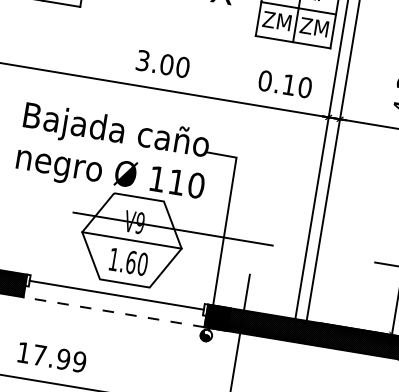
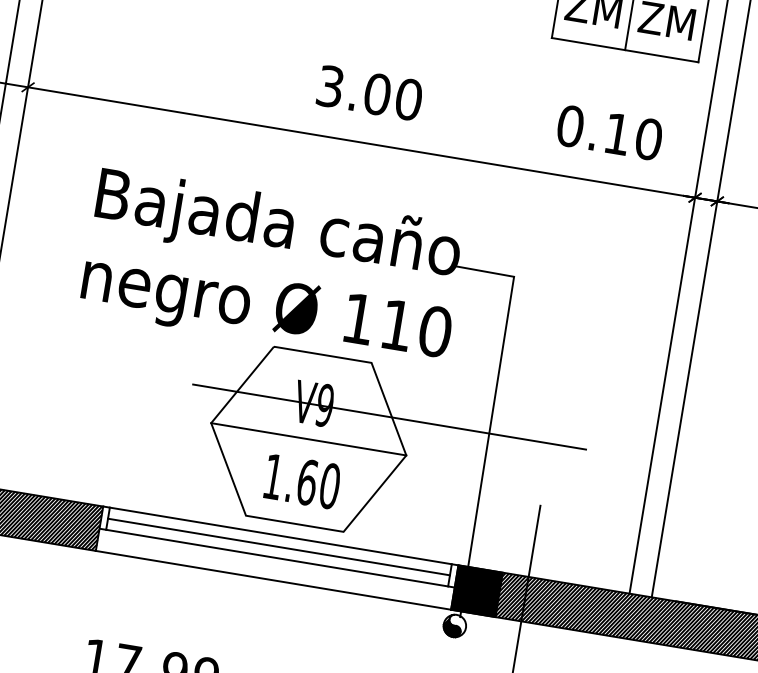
line: (117, 289) -> (280, 535), added
line: (115, 300) -> (276, 557), added
line: (113, 312) -> (272, 580), dashed -> solid

